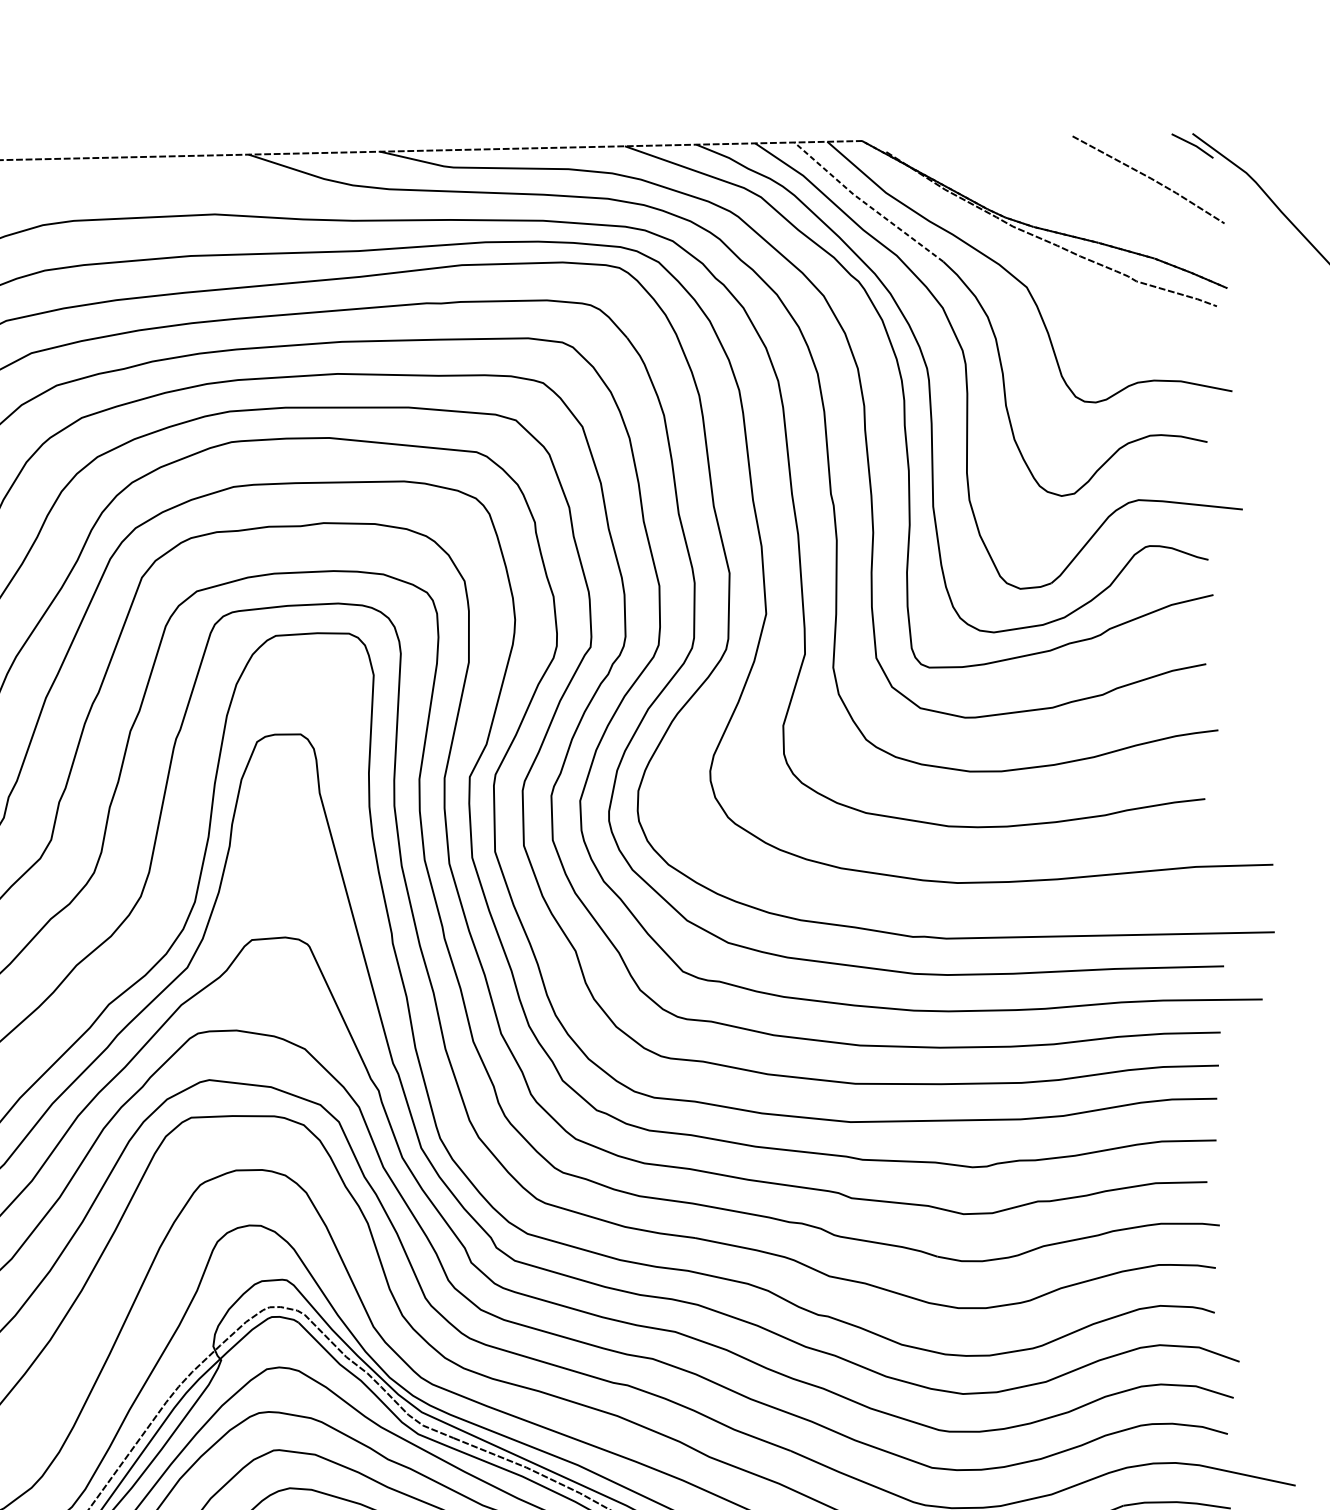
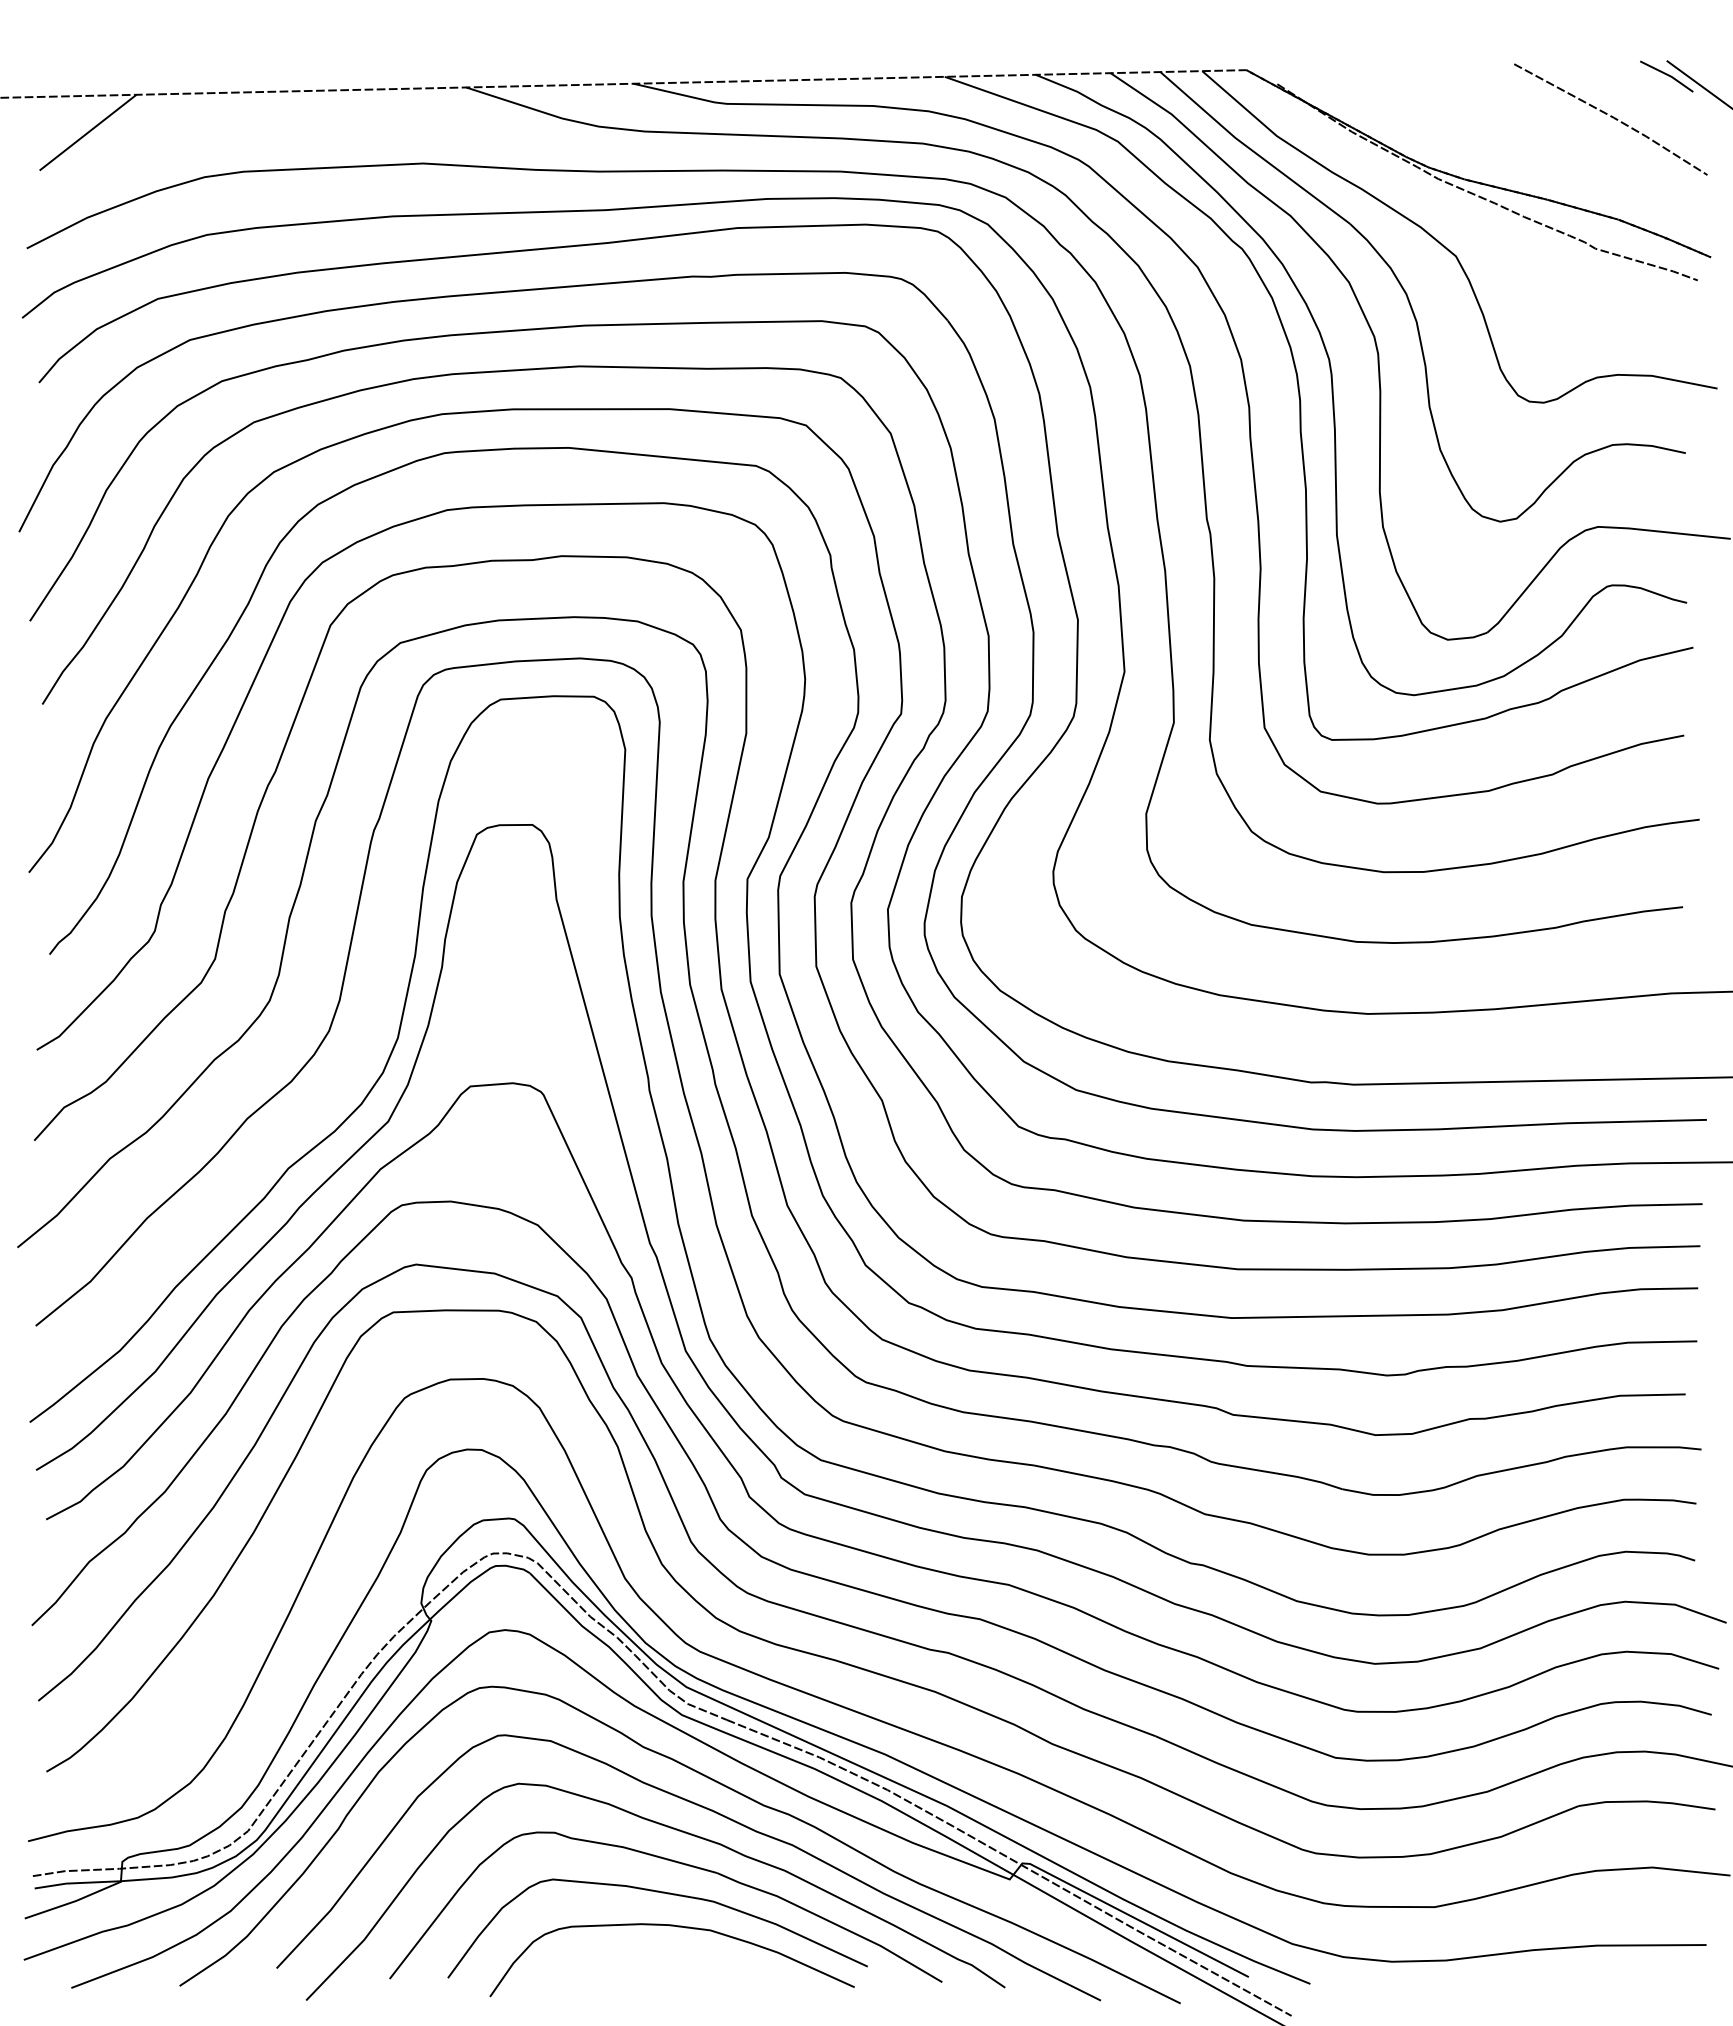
line: (866, 204) -> (1252, 150), dashed -> solid

